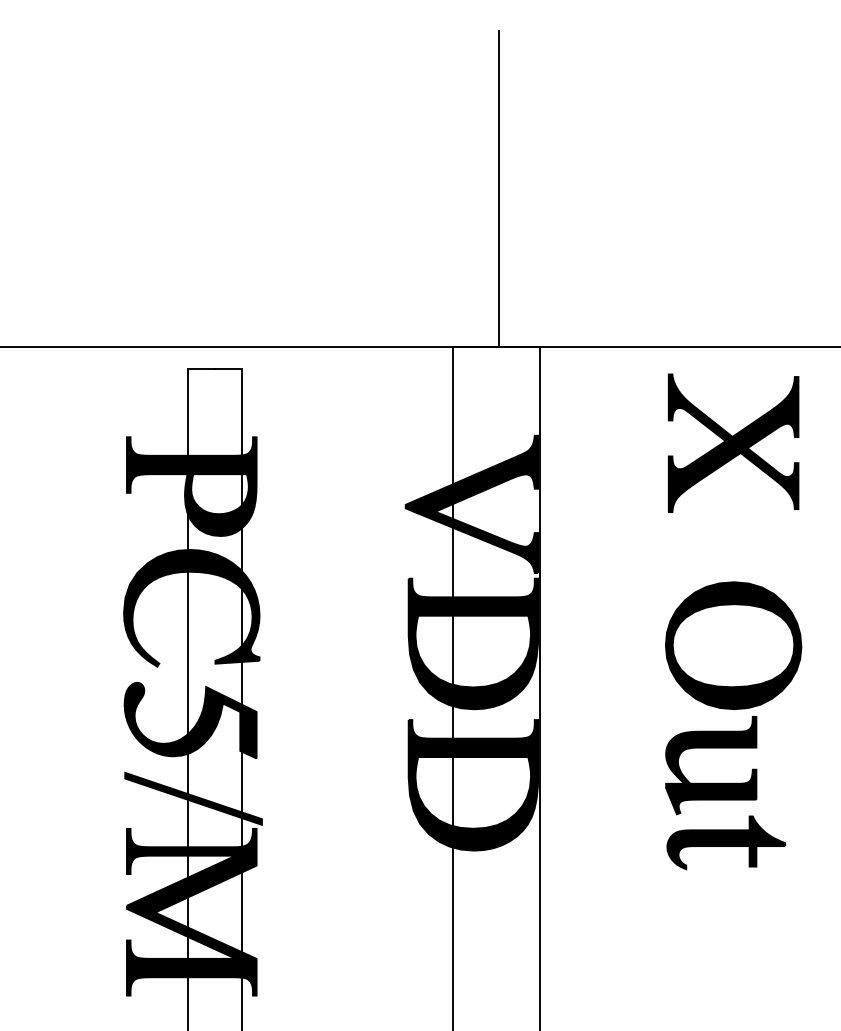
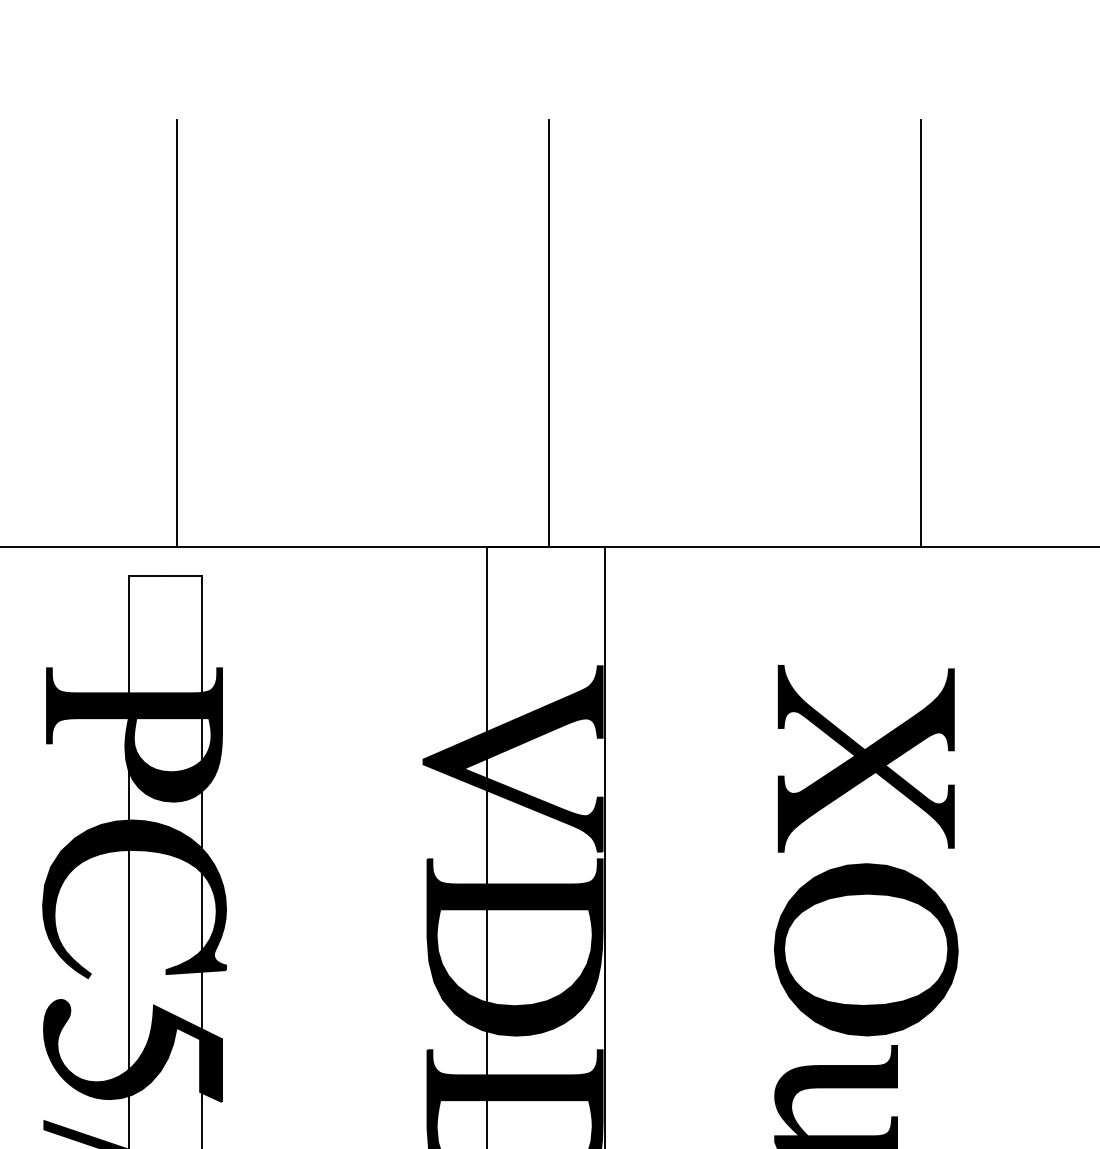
line: (223, 188) -> (177, 332), added
line: (773, 188) -> (920, 332), added
part: (733, 442) -> (866, 757), moved

